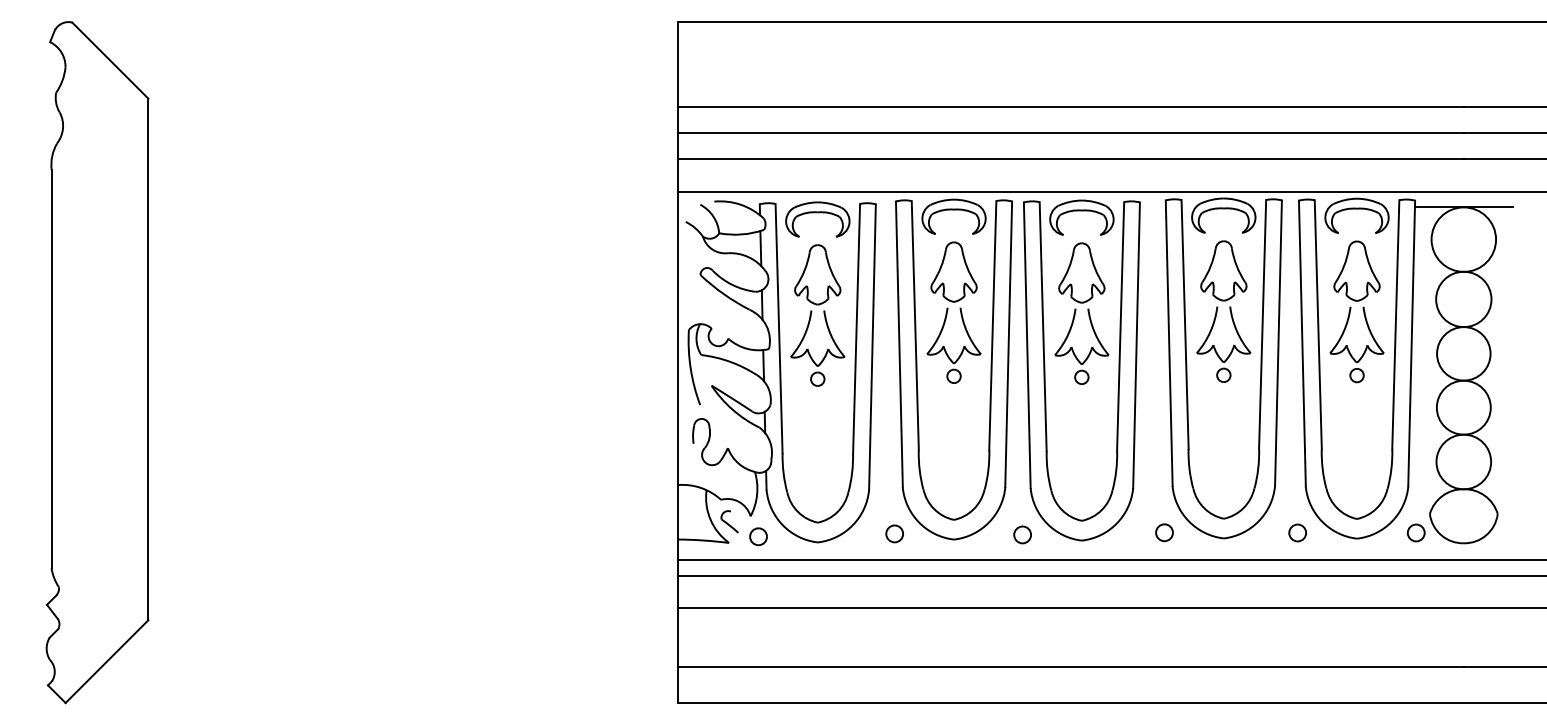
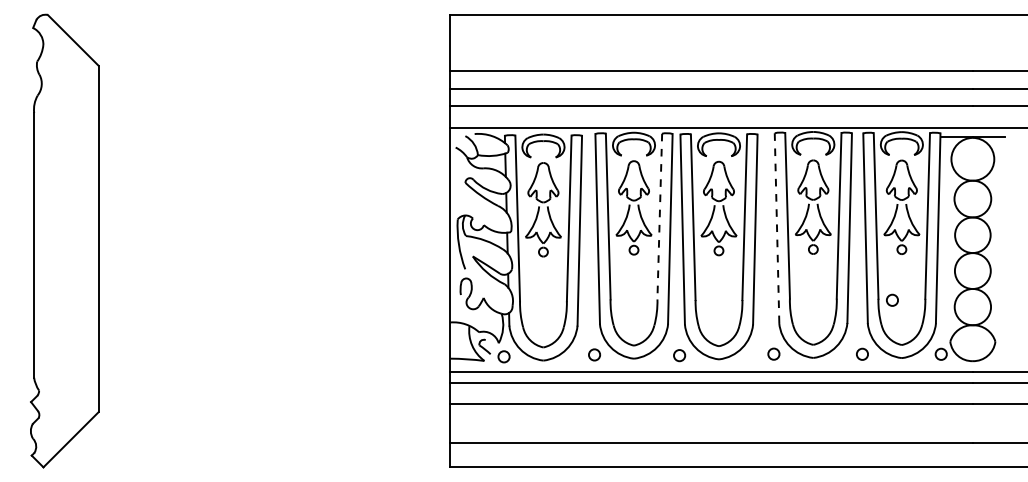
line: (992, 325) -> (659, 216), solid -> dashed
line: (1169, 343) -> (777, 228), solid -> dashed
circle: (1342, 450) -> (892, 299), added

